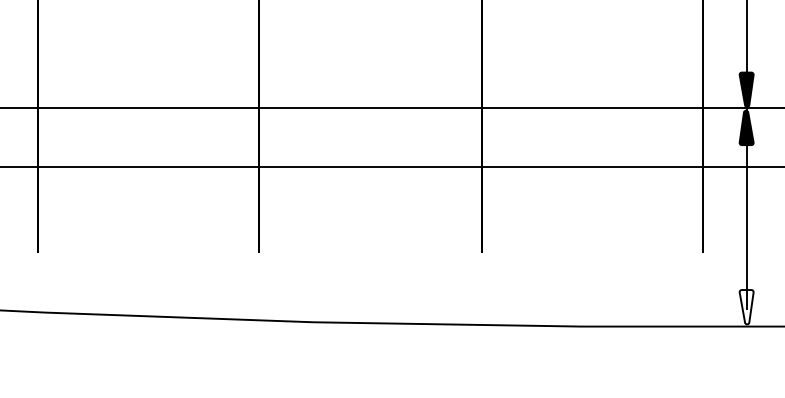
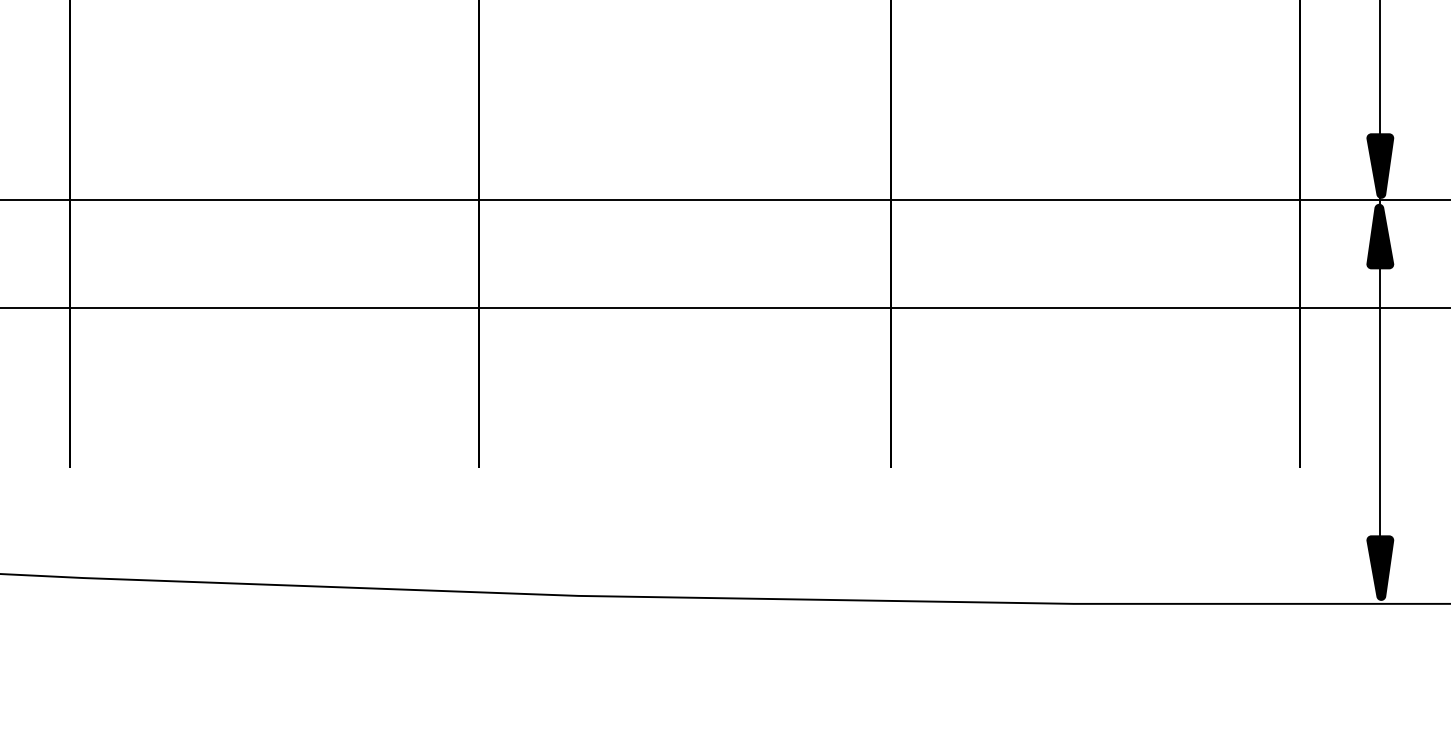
fill: (746, 307) -> (1380, 568), added

